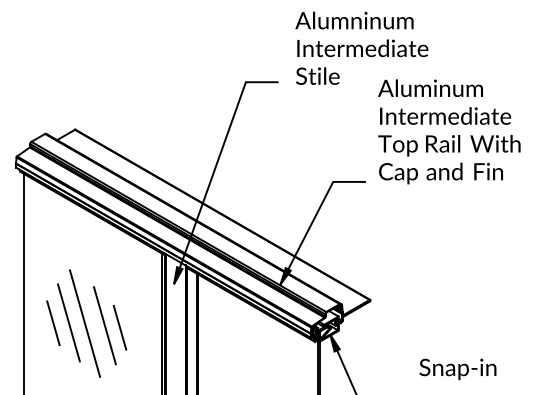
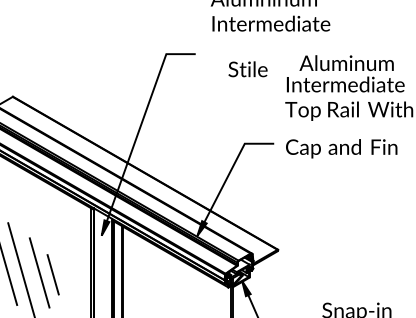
text: (317, 75) -> (247, 68), moved
text: (430, 87) -> (346, 62), moved
text: (440, 173) -> (341, 148), moved

